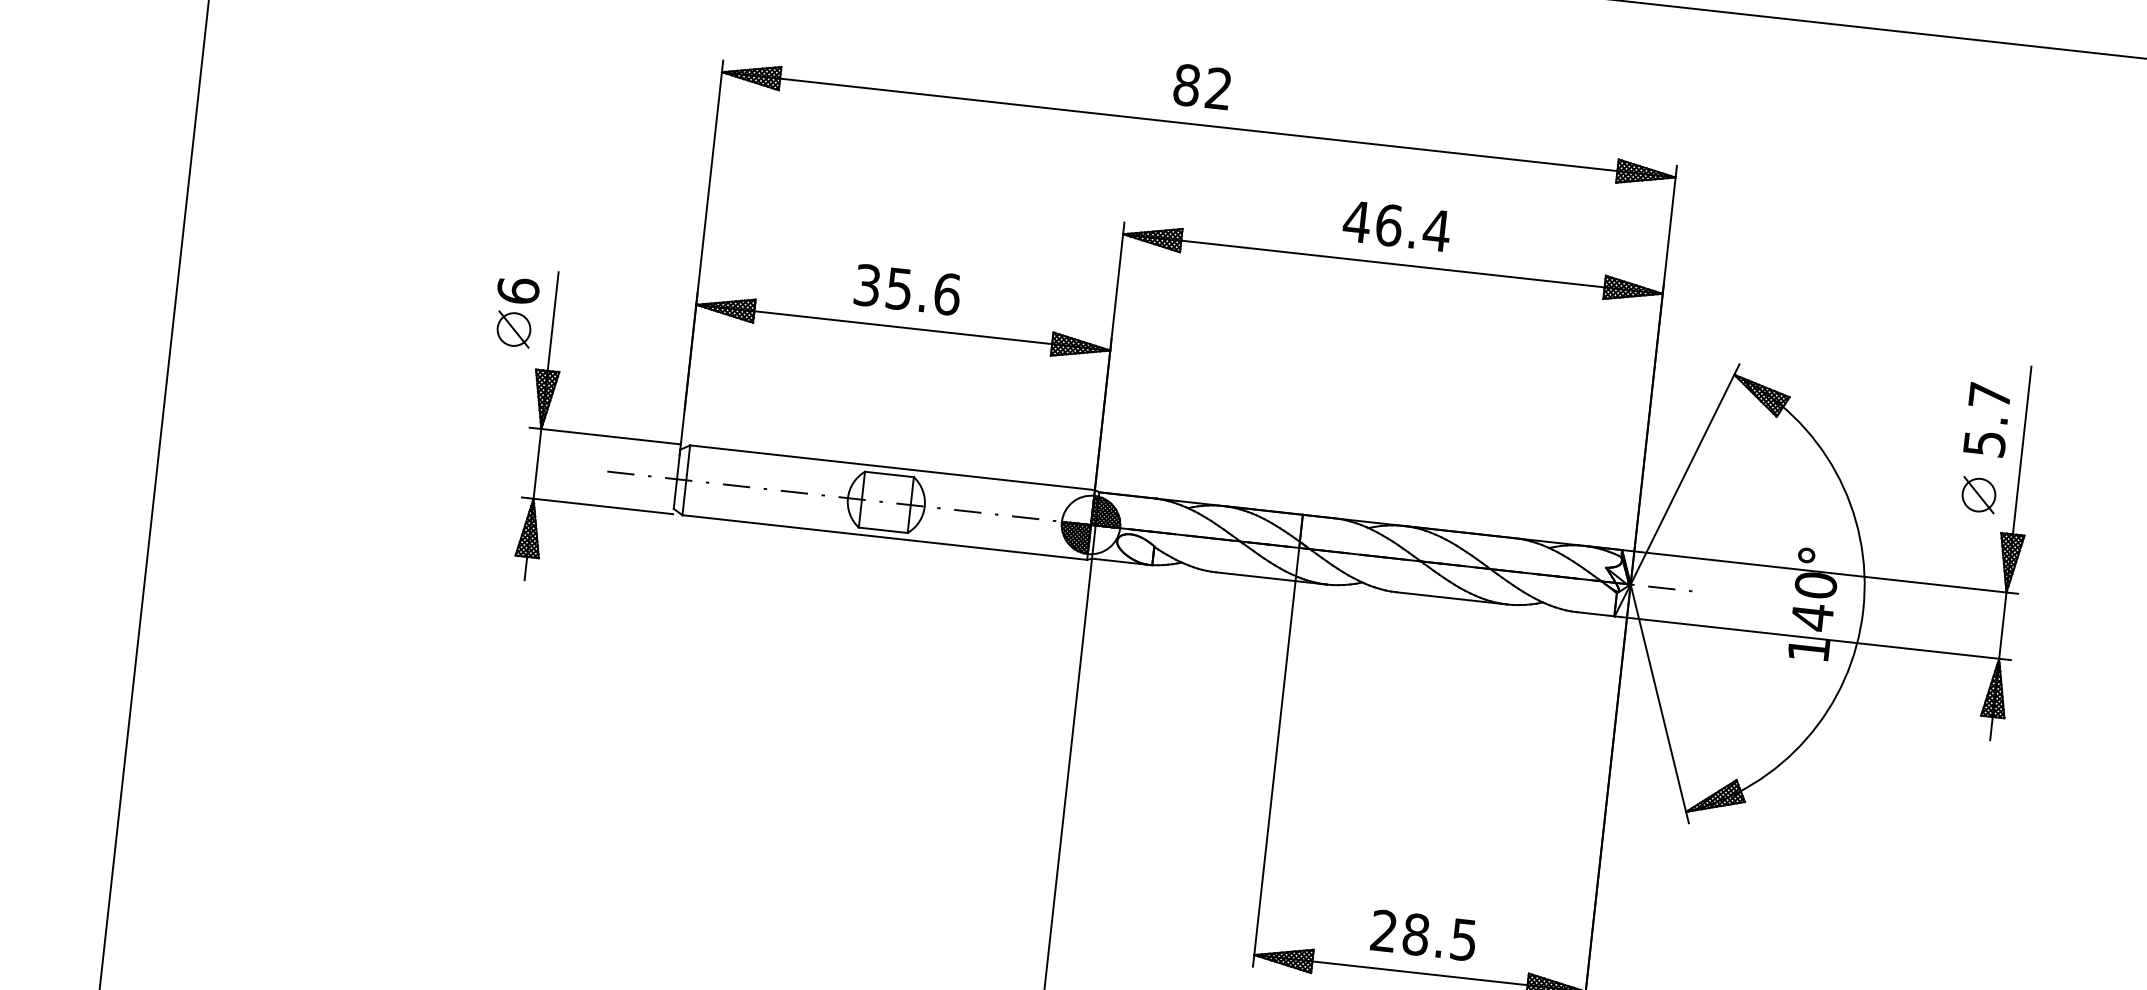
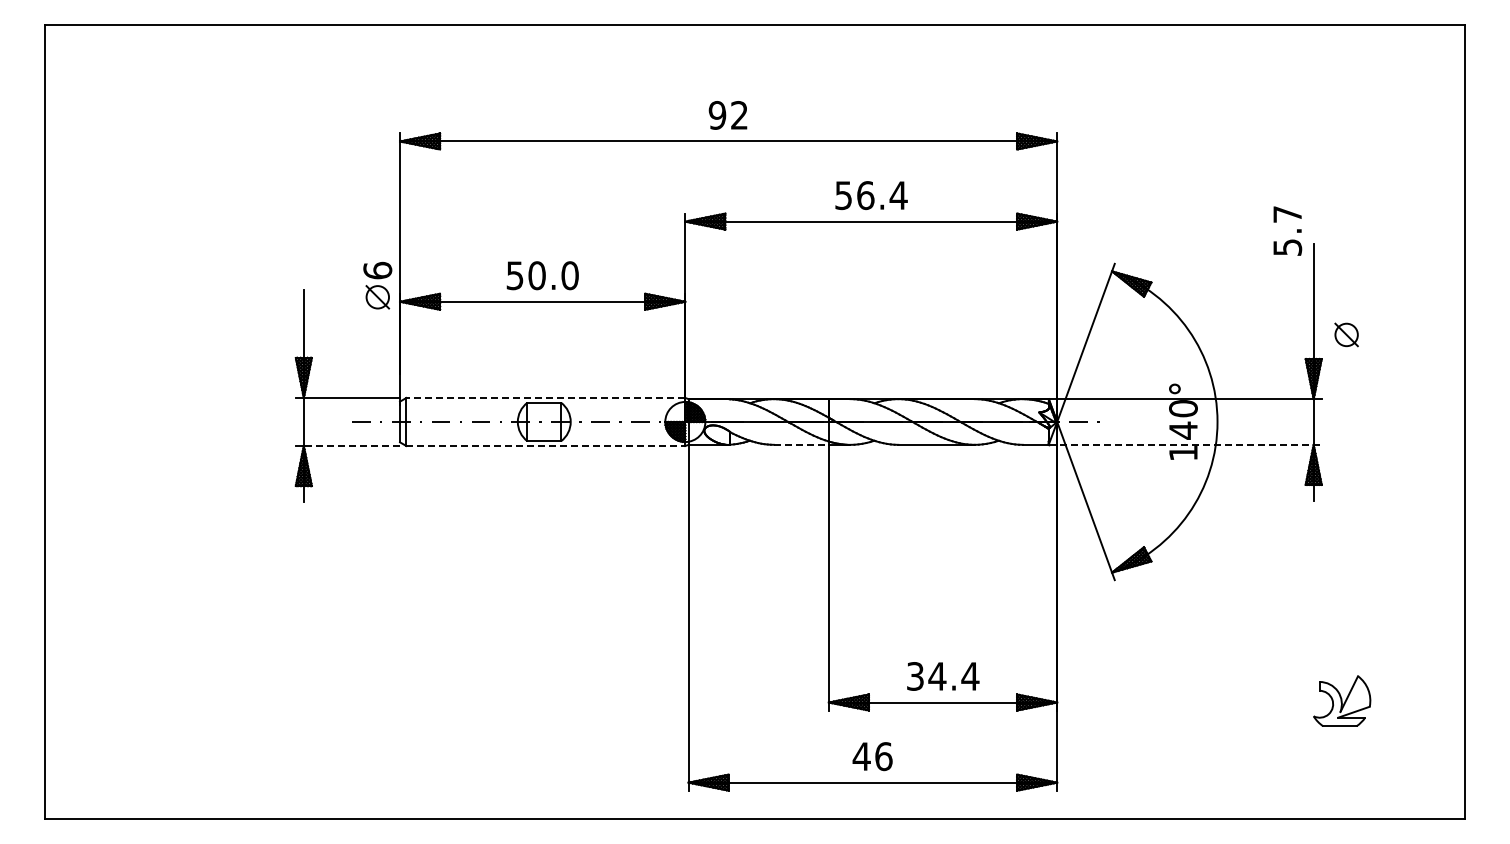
text: (1186, 85) -> (717, 115), 82 -> 92
text: (1356, 221) -> (843, 195), 46.4 -> 56.4
text: (907, 289) -> (542, 275), 35.6 -> 50.0
part: (515, 312) -> (377, 285), moved
text: (1987, 419) -> (1287, 230), moved
line: (892, 467) -> (545, 397), solid -> dashed
part: (1978, 494) -> (1346, 334), moved
line: (602, 507) -> (351, 446), solid -> dashed
line: (885, 538) -> (546, 446), solid -> dashed
line: (1255, 576) -> (801, 444), solid -> dashed
line: (1813, 637) -> (1185, 444), solid -> dashed
text: (1424, 935) -> (943, 676), 28.5 -> 34.4

